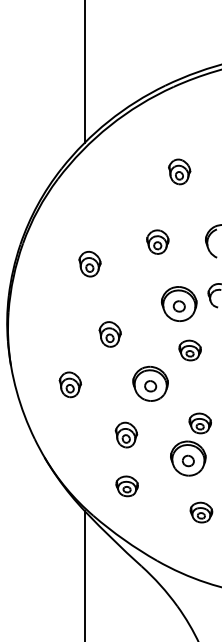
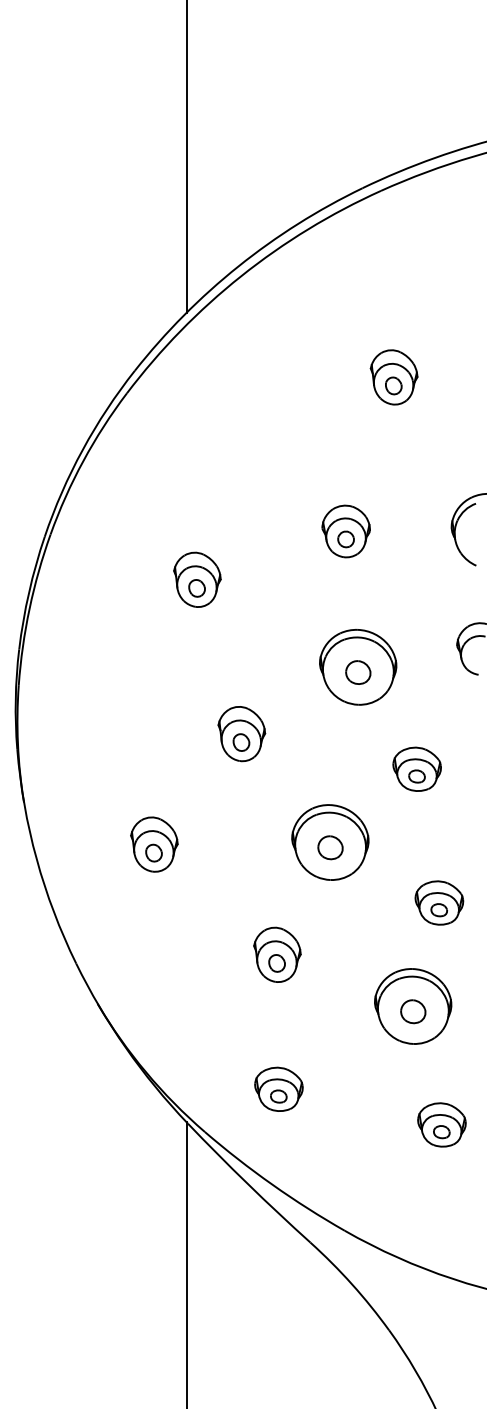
part: (179, 303) -> (358, 666), moved
part: (199, 423) -> (437, 903), moved
part: (126, 486) -> (277, 1089), moved

